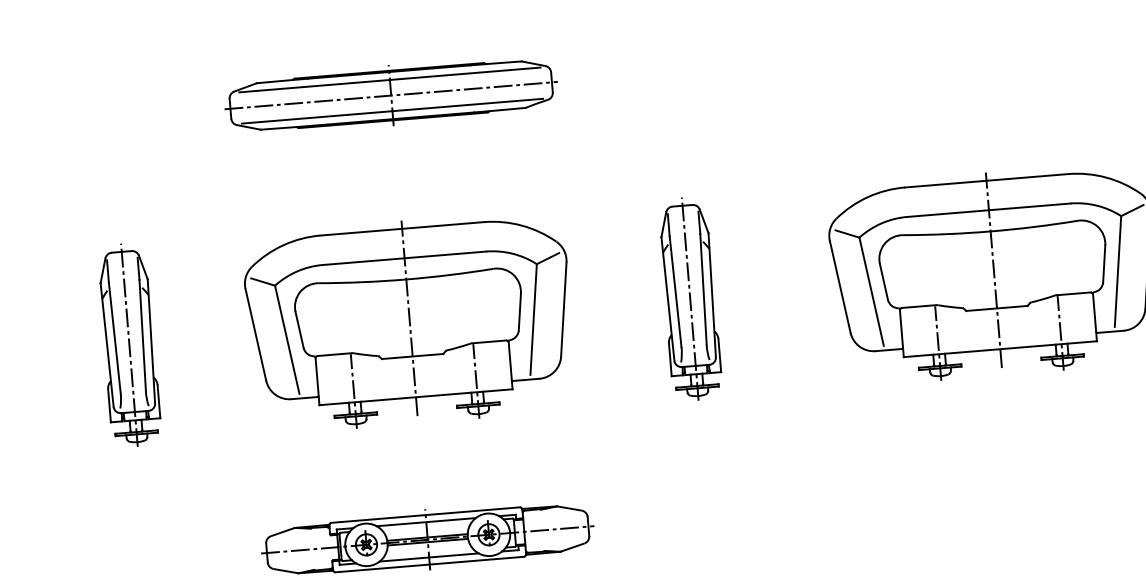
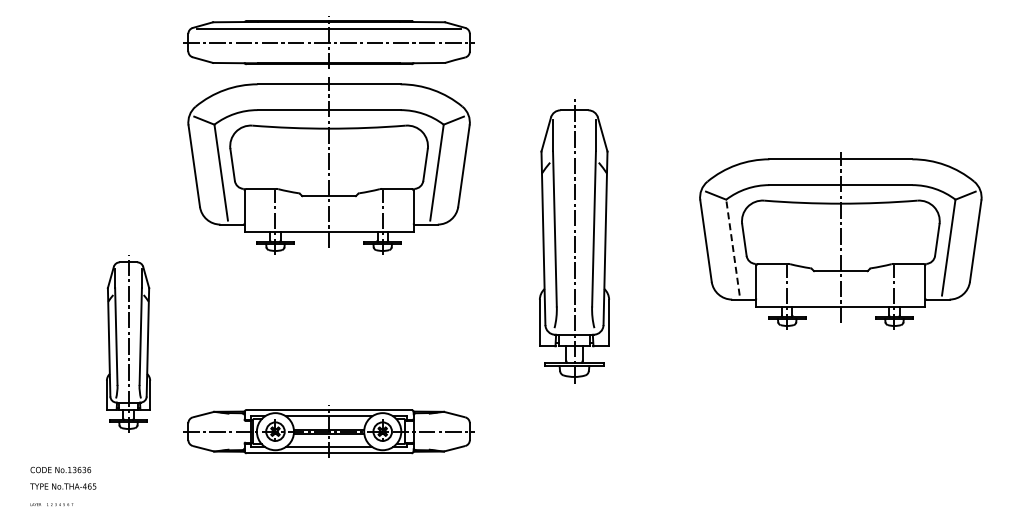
line: (392, 111) -> (329, 56), removed
line: (871, 291) -> (732, 247), solid -> dashed
part: (689, 298) -> (574, 240), size x1.6
part: (409, 321) -> (328, 165), moved
part: (129, 344) -> (128, 343), moved

